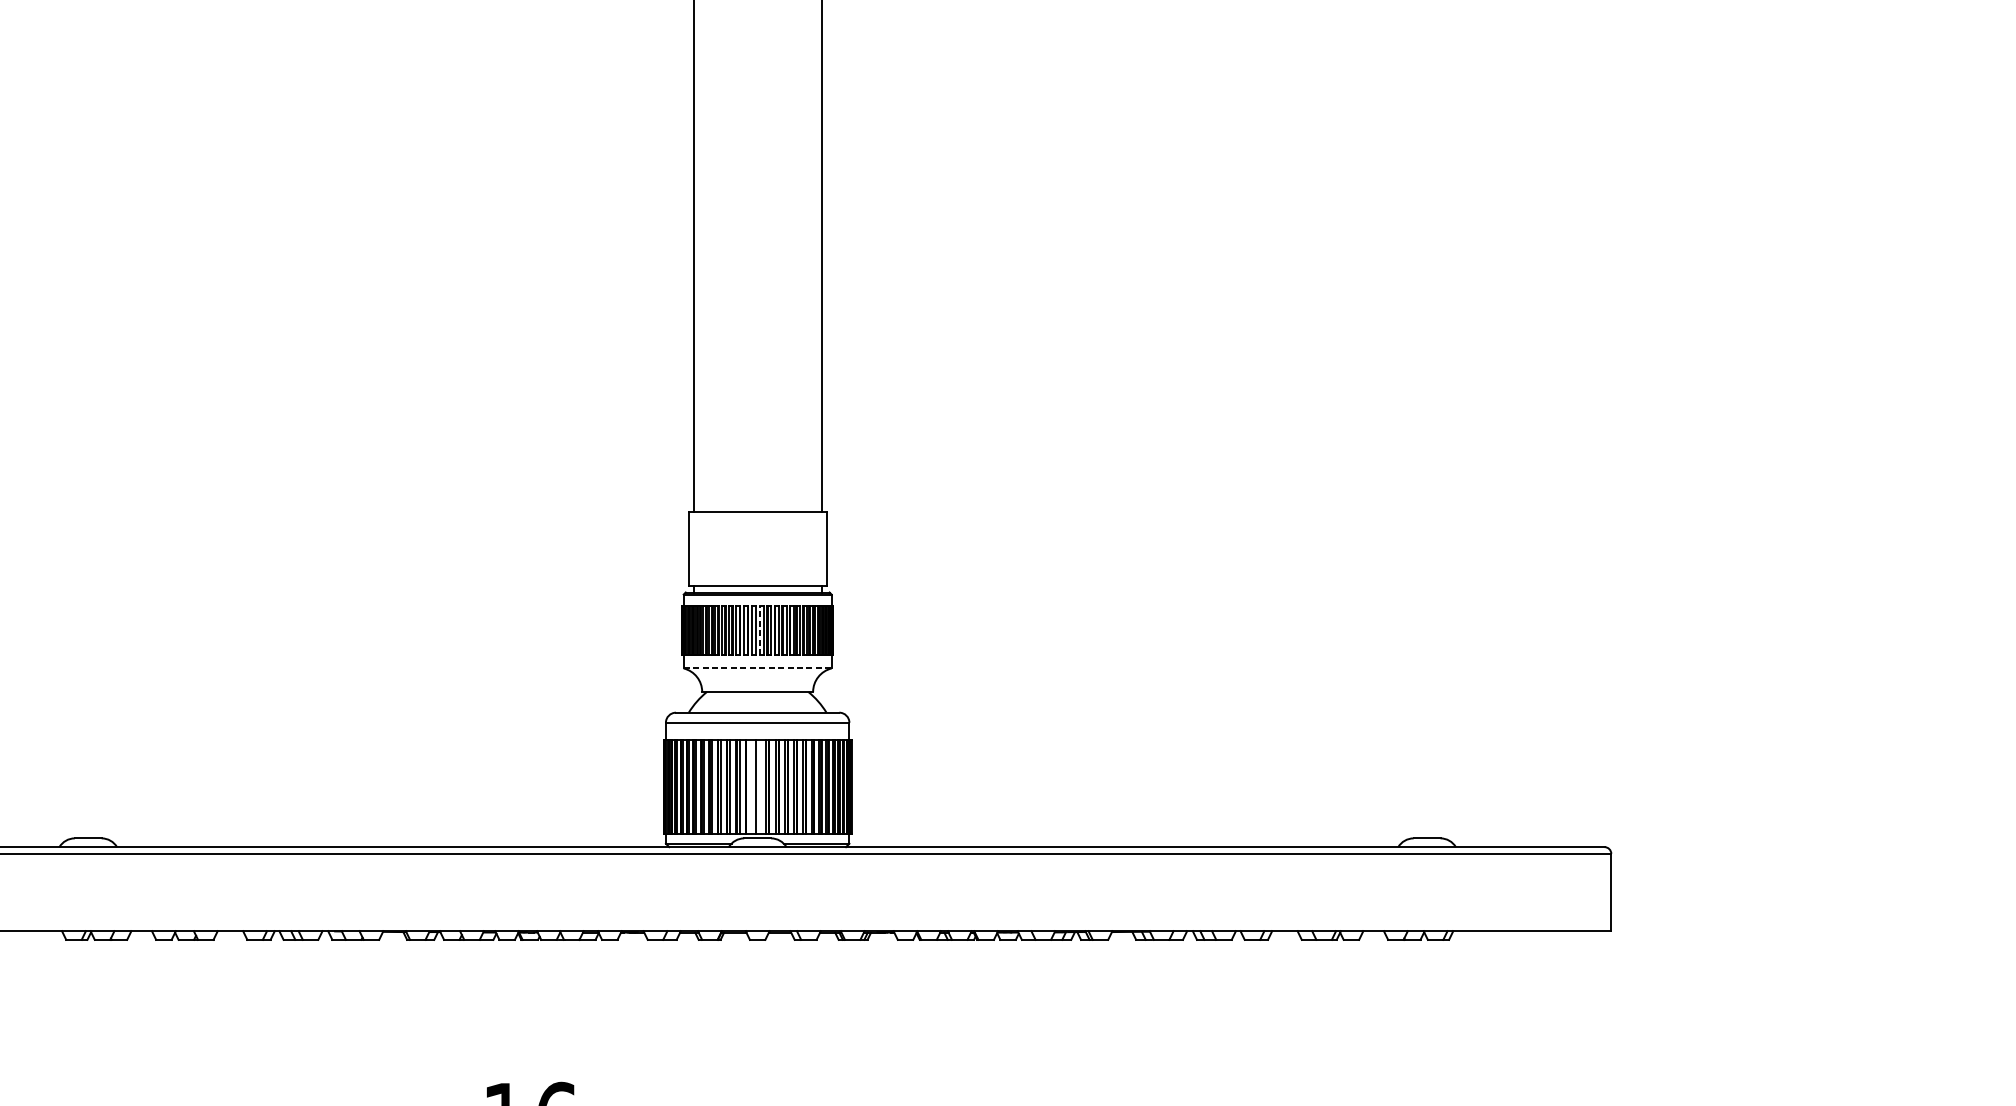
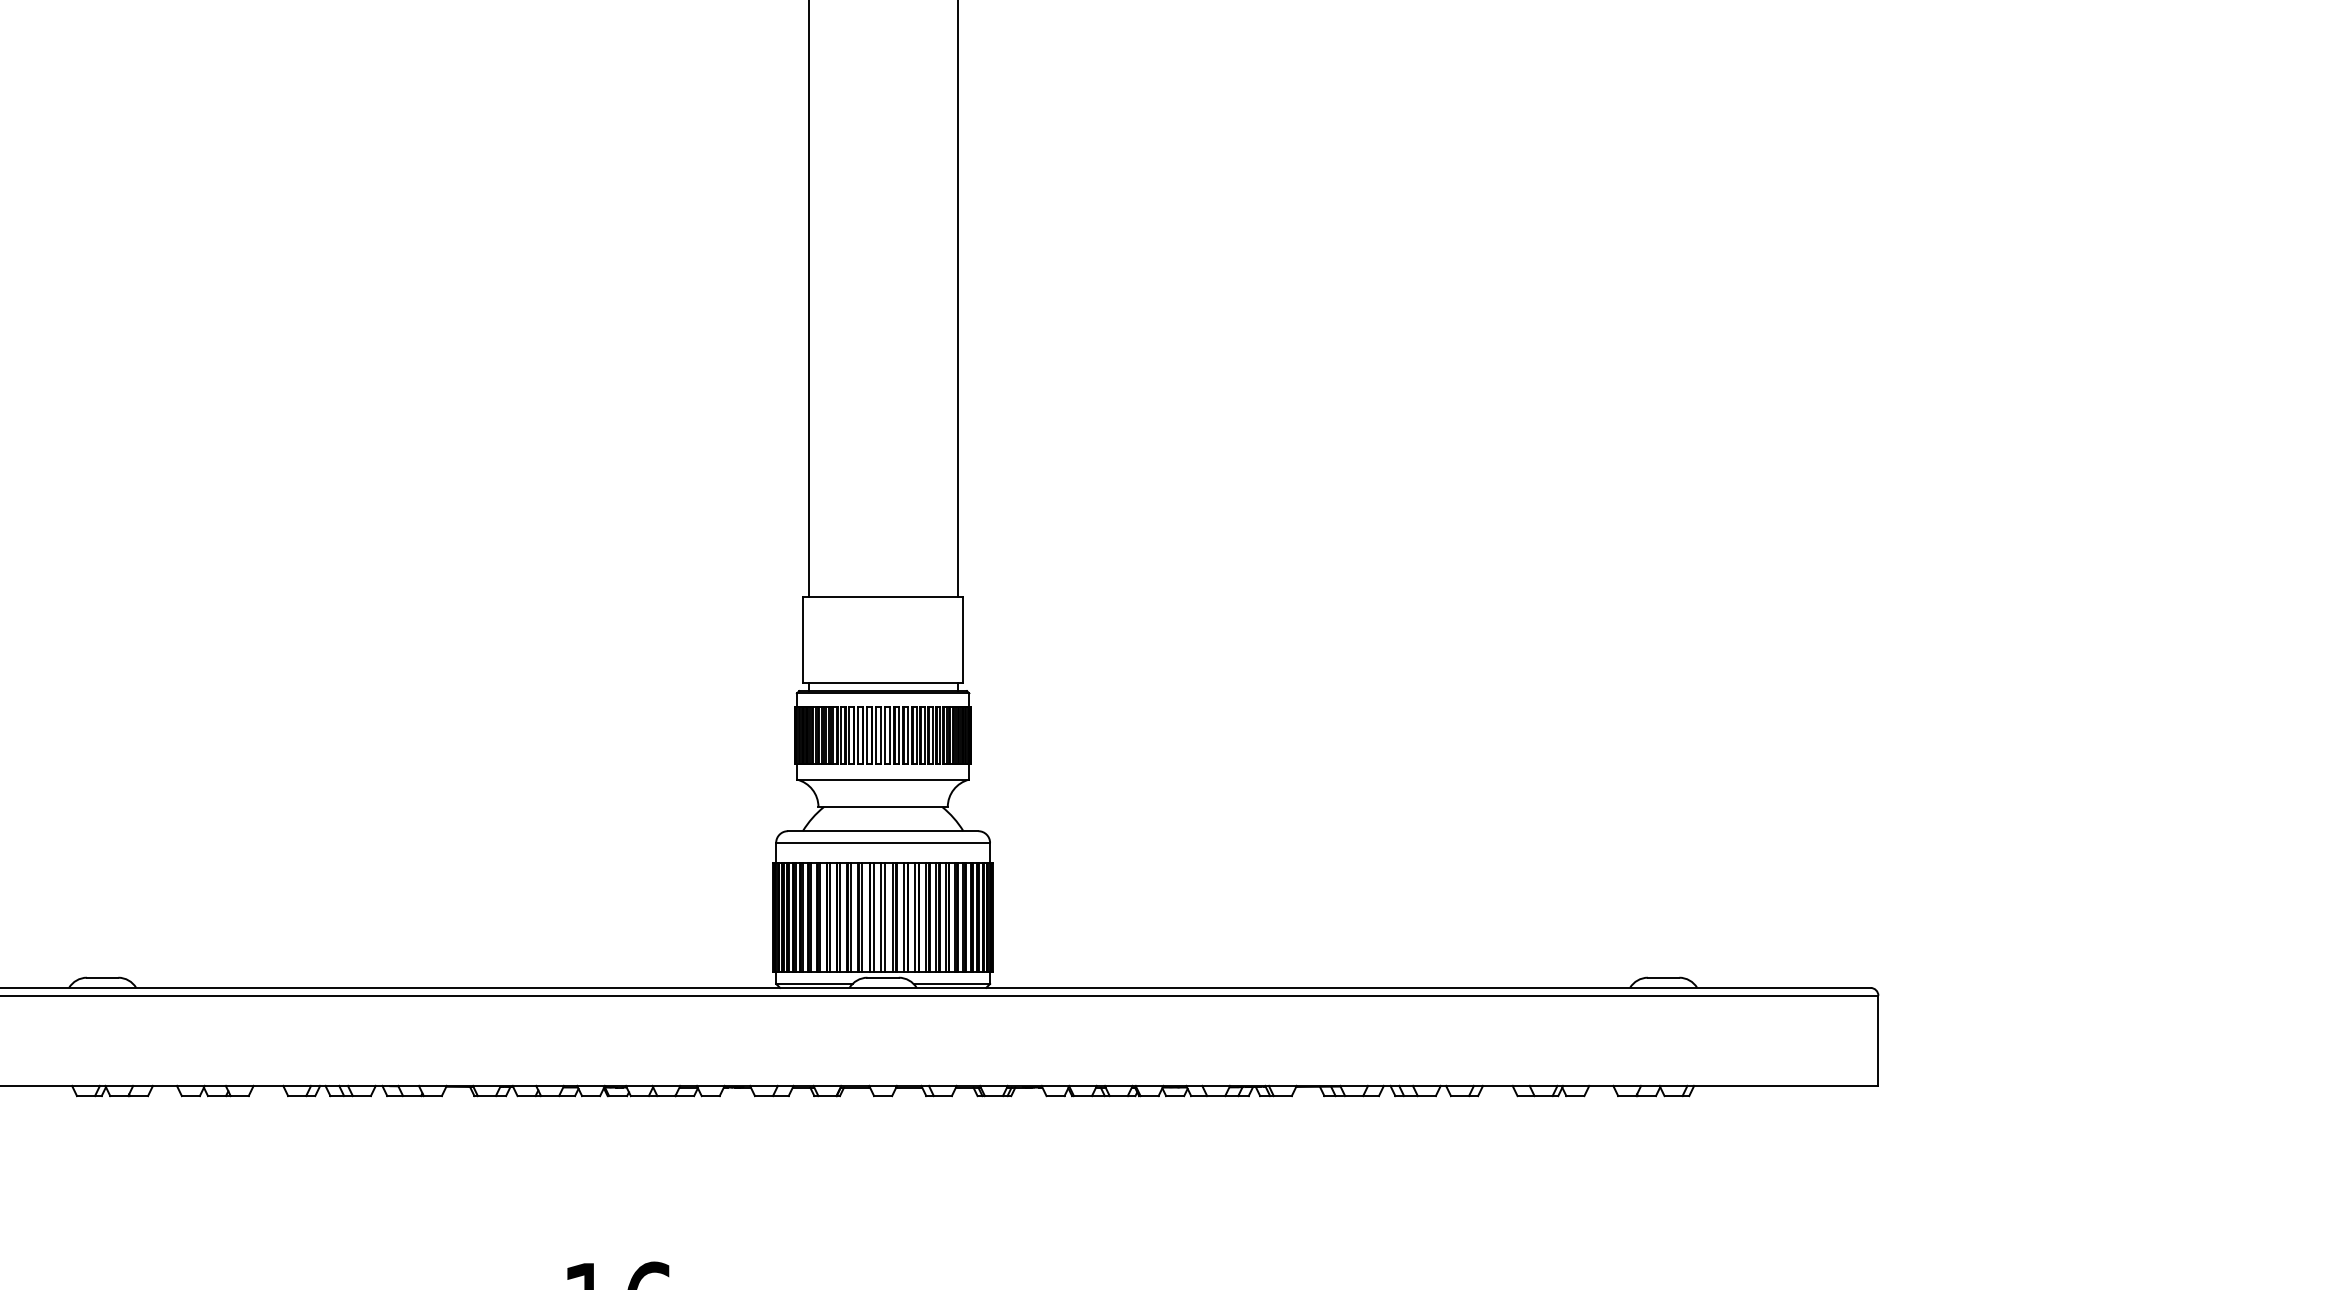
line: (759, 630) -> (885, 735), dashed -> solid
line: (757, 668) -> (883, 779), dashed -> solid
line: (749, 786) -> (873, 917), added
line: (759, 786) -> (885, 917), added

